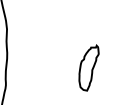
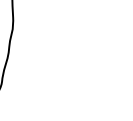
part: (89, 68) -> (86, 82), removed

